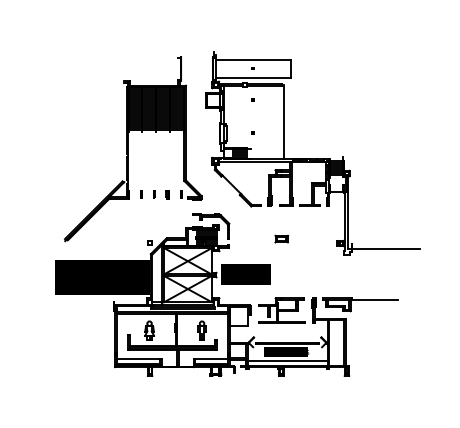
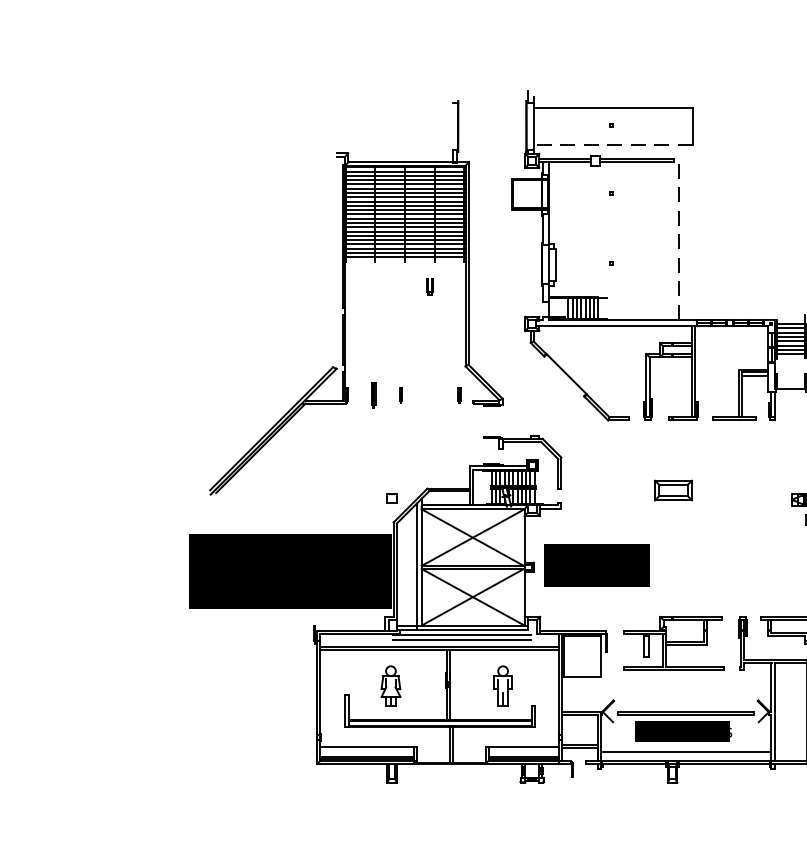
line: (253, 77) -> (613, 144), solid -> dashed
line: (284, 121) -> (679, 238), solid -> dashed
part: (141, 194) -> (373, 395), size x1.6
part: (167, 194) -> (429, 286), moved
part: (281, 238) -> (672, 489), size x1.4

